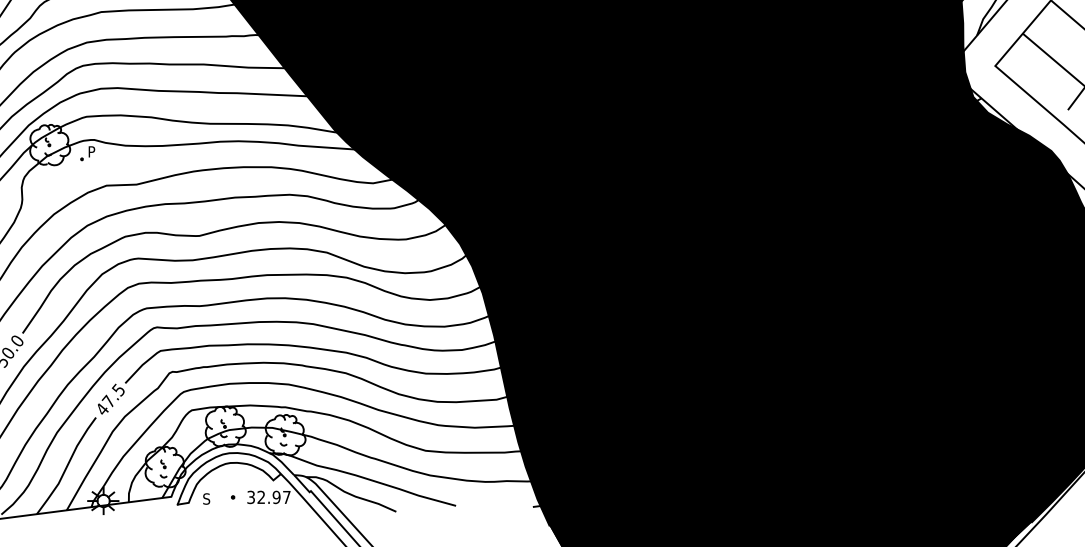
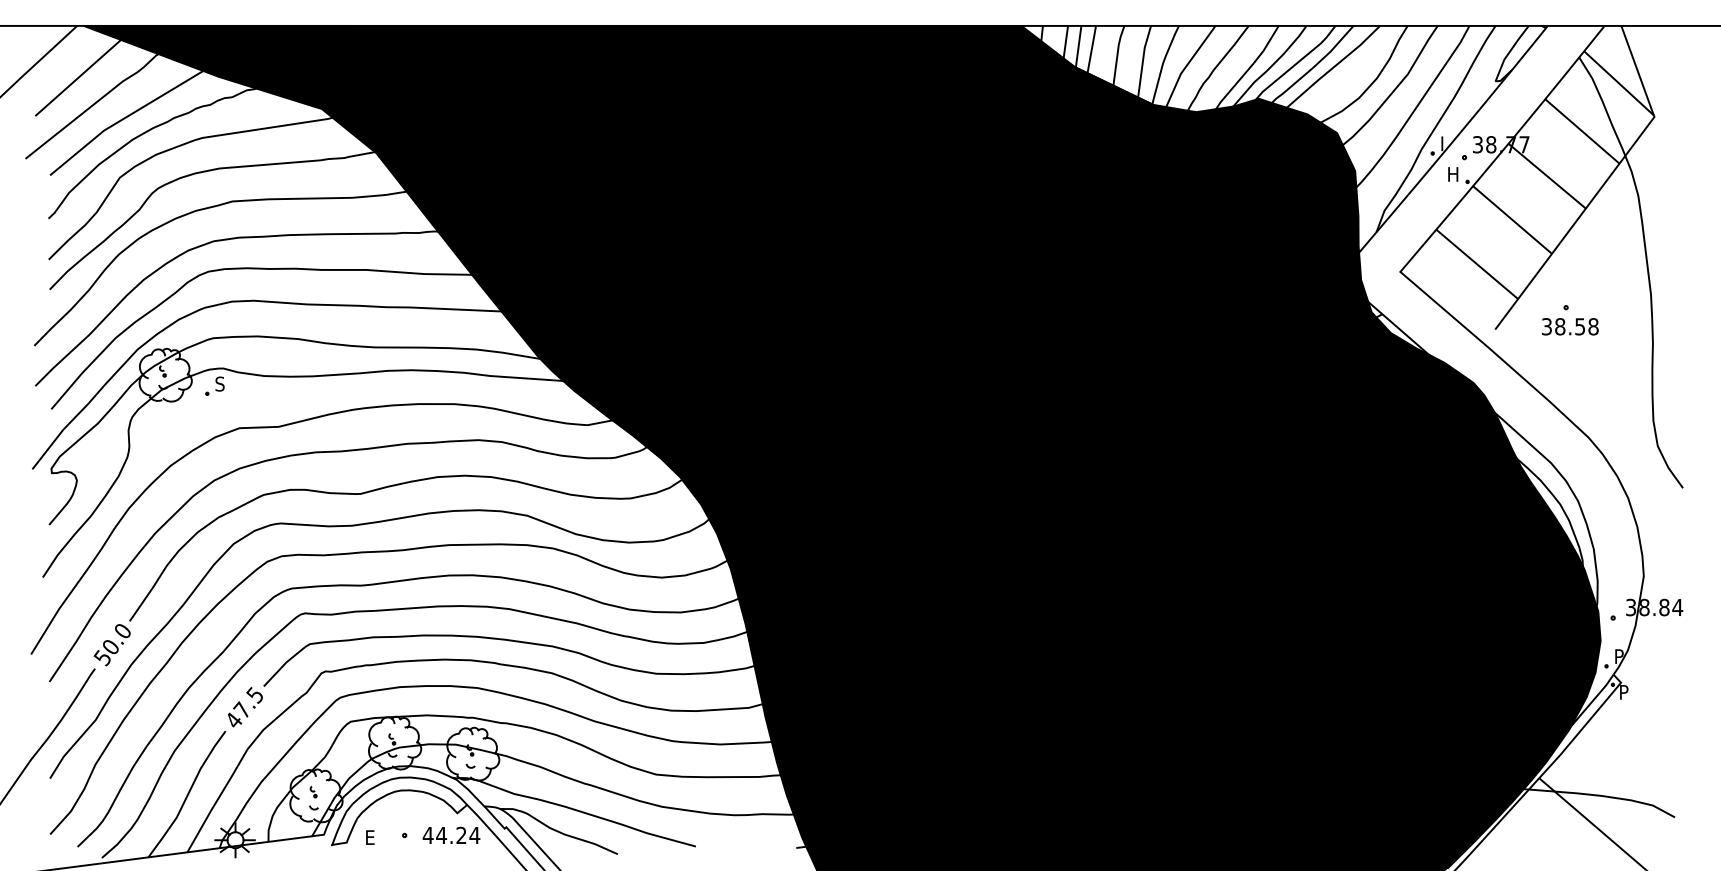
text: (91, 151) -> (219, 383), P -> S
text: (268, 497) -> (451, 835), 32.97 -> 44.24
text: (206, 498) -> (369, 837), S -> E

